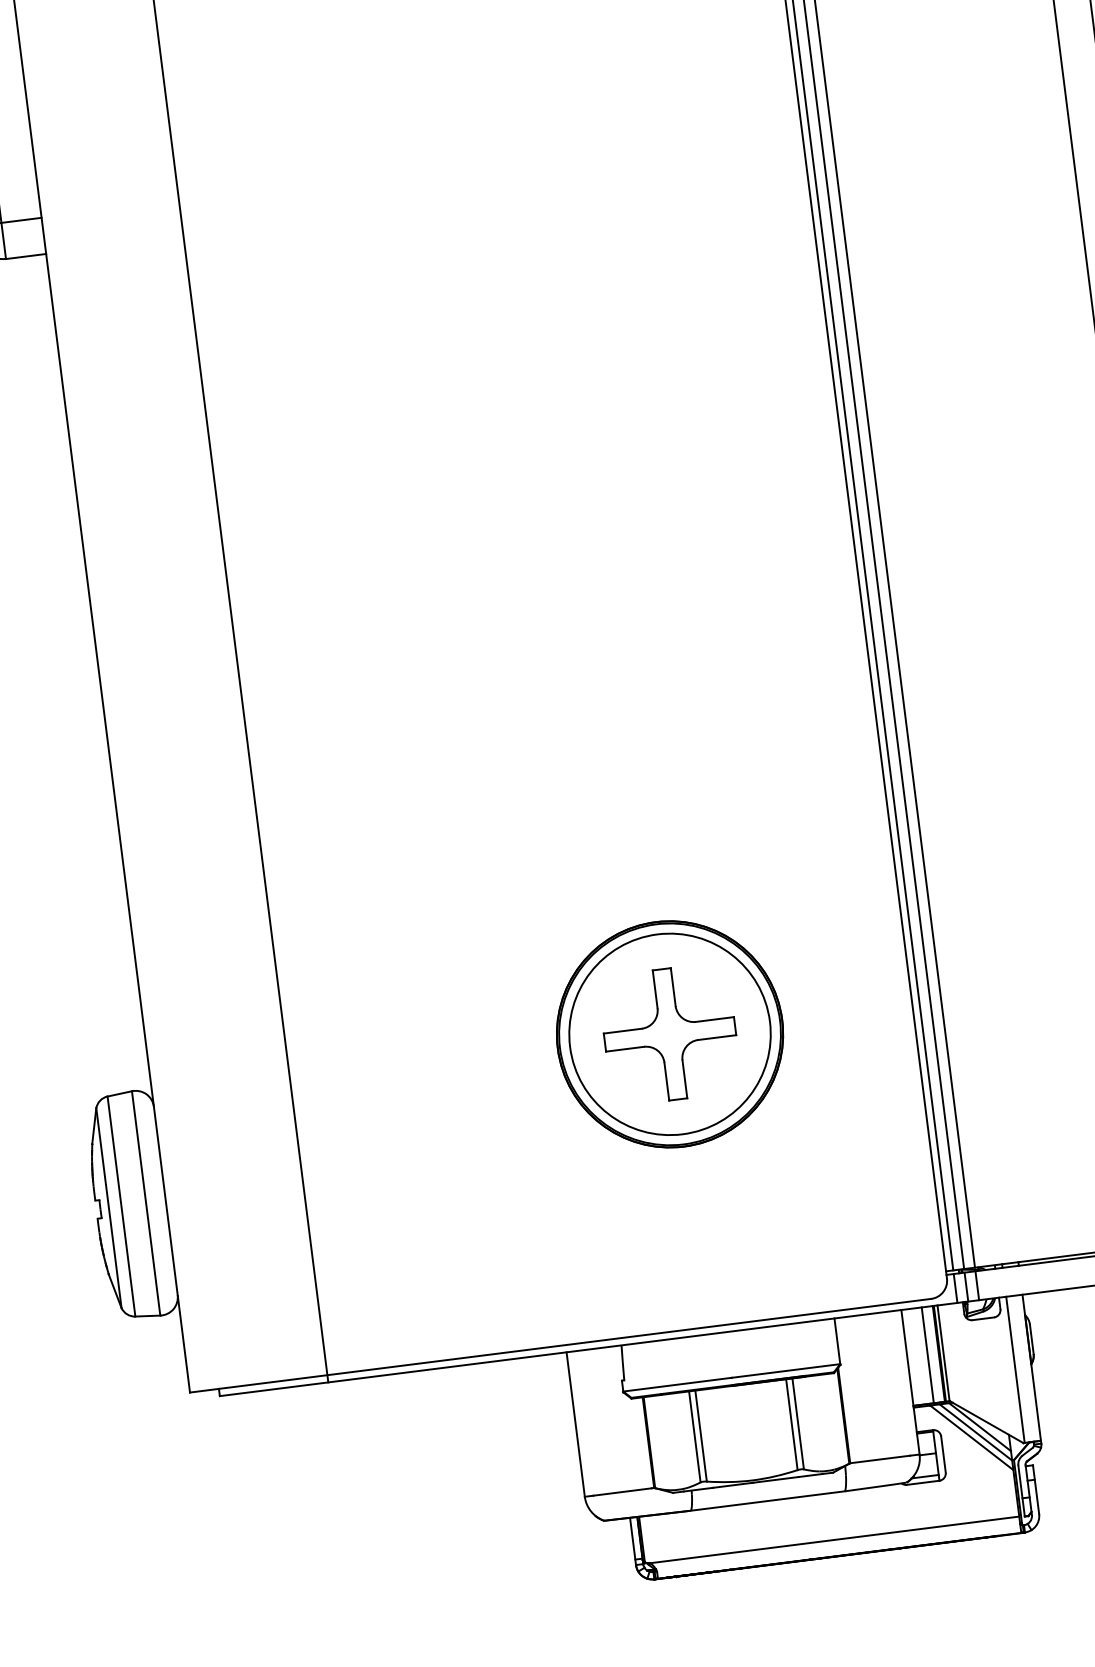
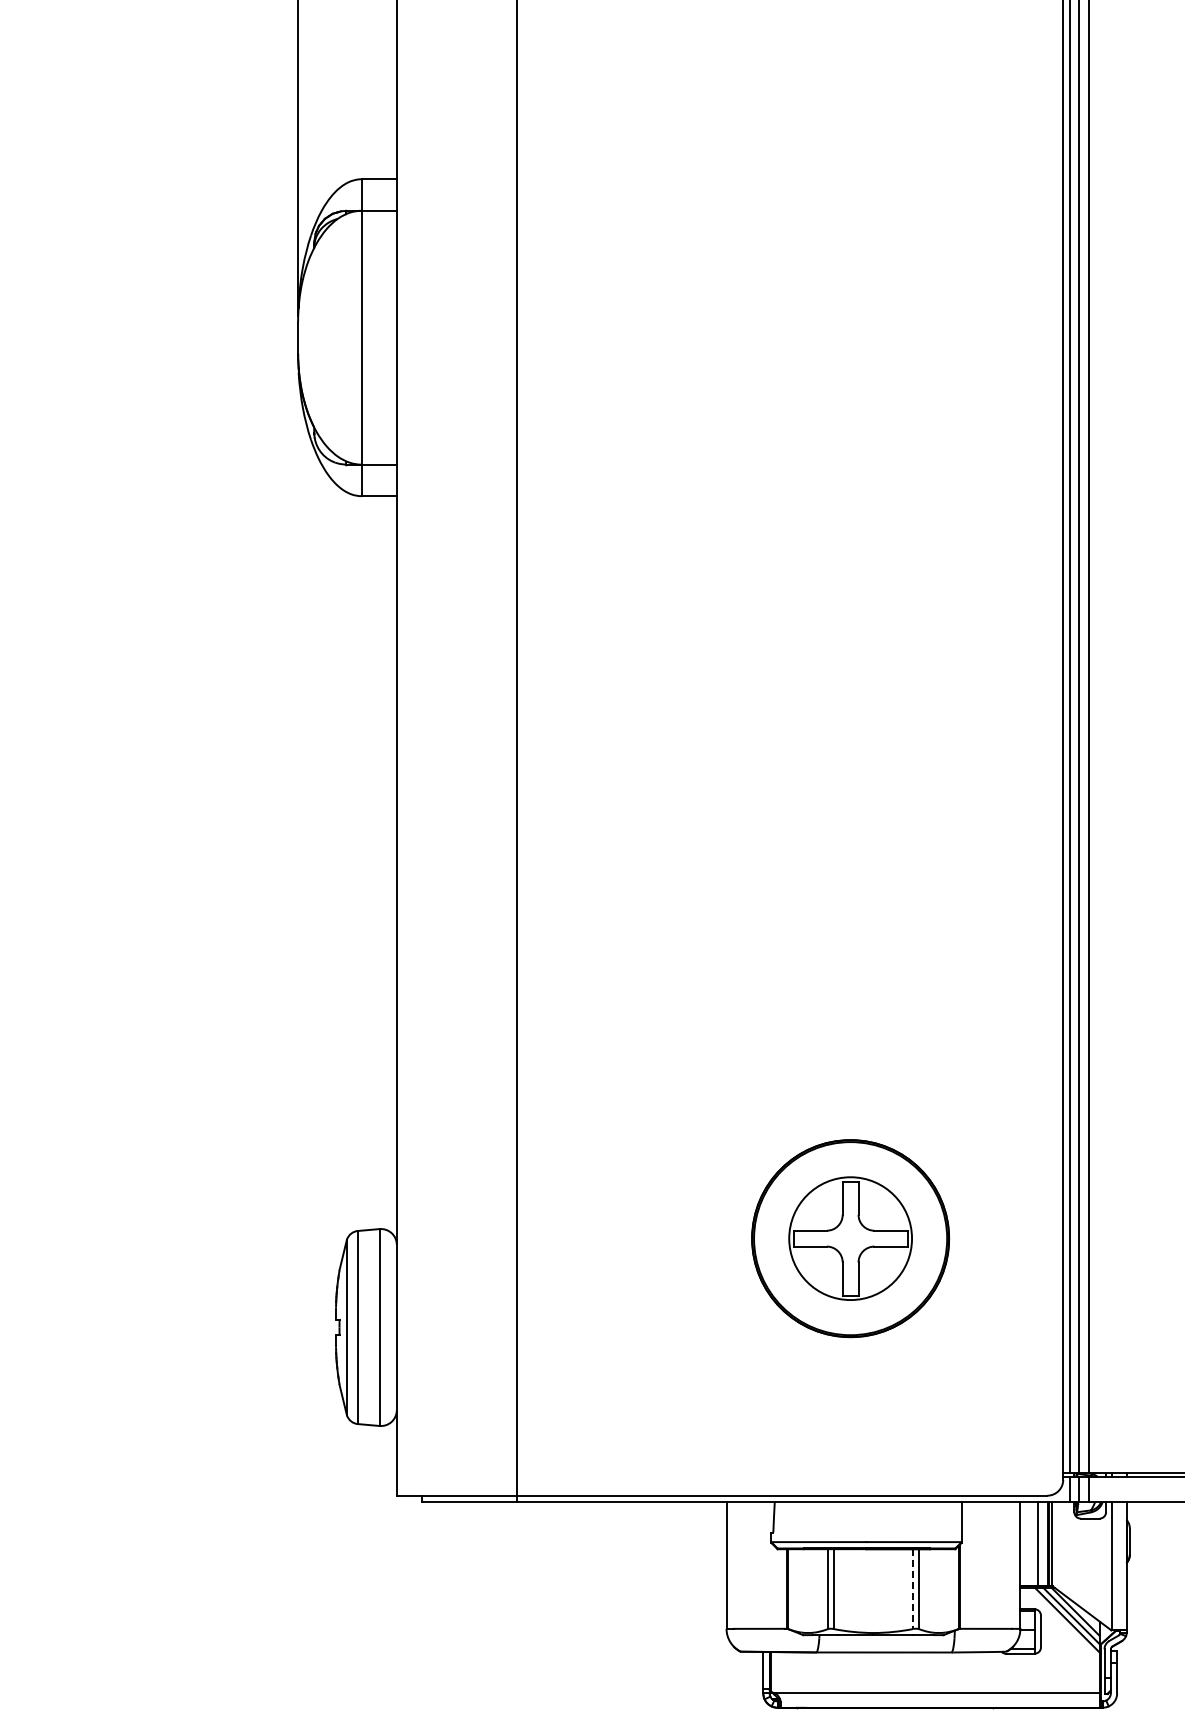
circle: (669, 1034) -> (850, 1238), size x0.7
line: (792, 1425) -> (913, 1589), solid -> dashed

